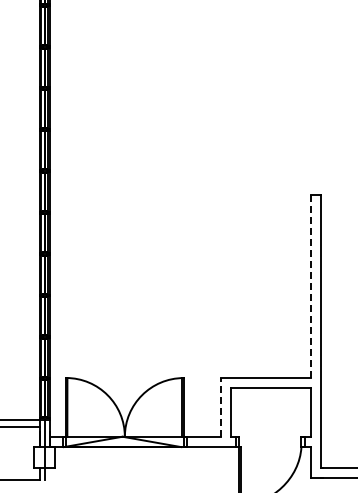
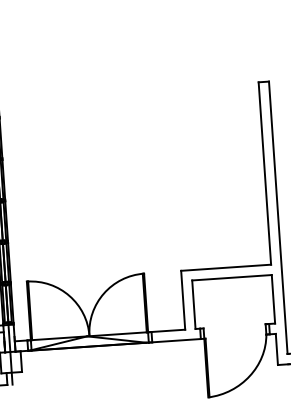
line: (310, 285) -> (264, 172), dashed -> solid
line: (220, 407) -> (182, 300), dashed -> solid

